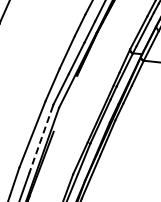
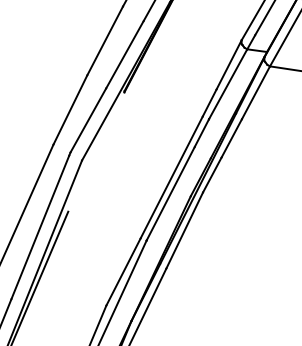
line: (41, 139) -> (41, 227), dashed -> solid

